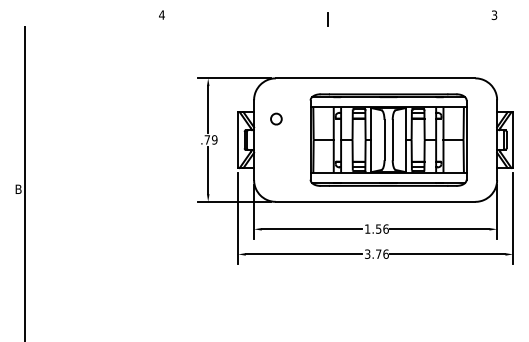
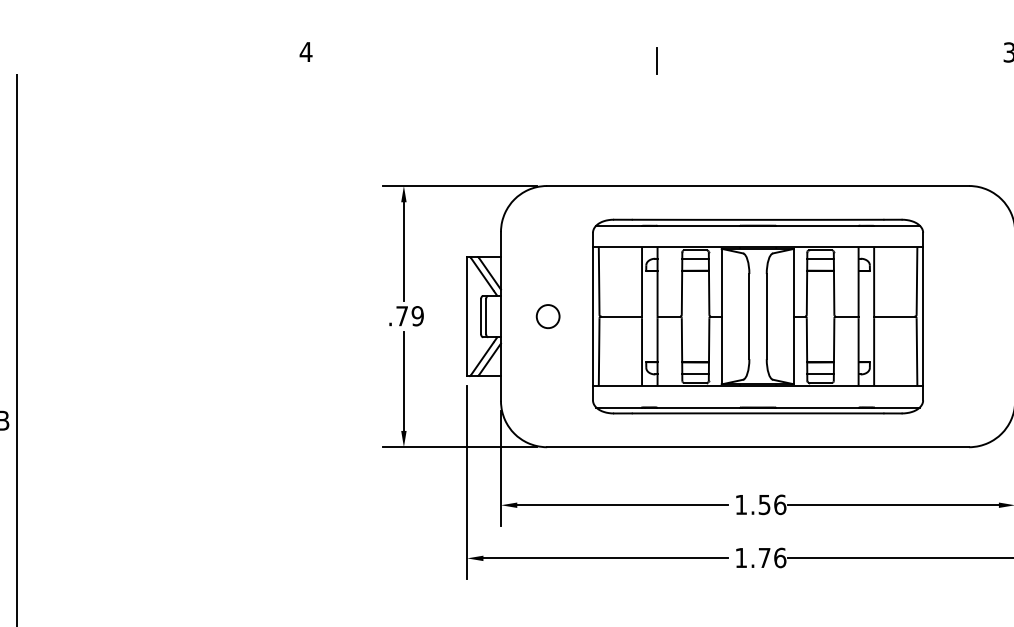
part: (276, 118) -> (548, 315), moved
part: (388, 139) -> (757, 315), moved
text: (367, 253) -> (740, 556), 3.76 -> 1.76

